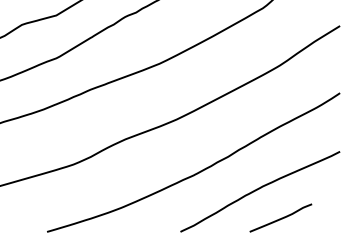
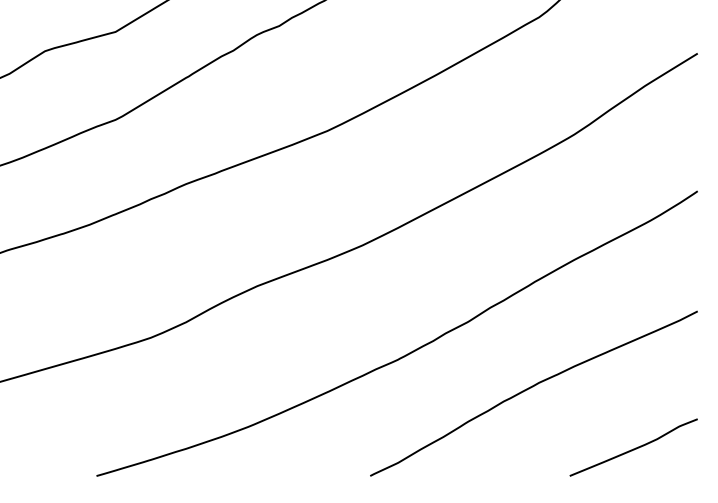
curve: (281, 217) -> (634, 446), moved

